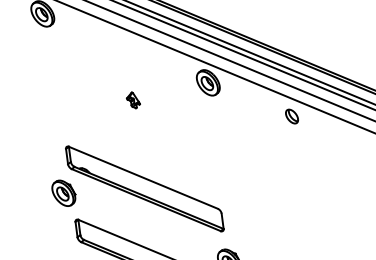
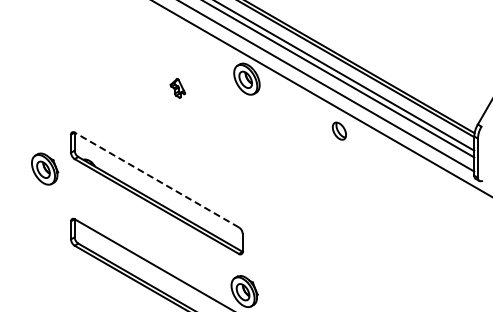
part: (133, 100) -> (177, 88), moved
line: (143, 178) -> (156, 180), solid -> dashed
part: (64, 192) -> (45, 168), moved

